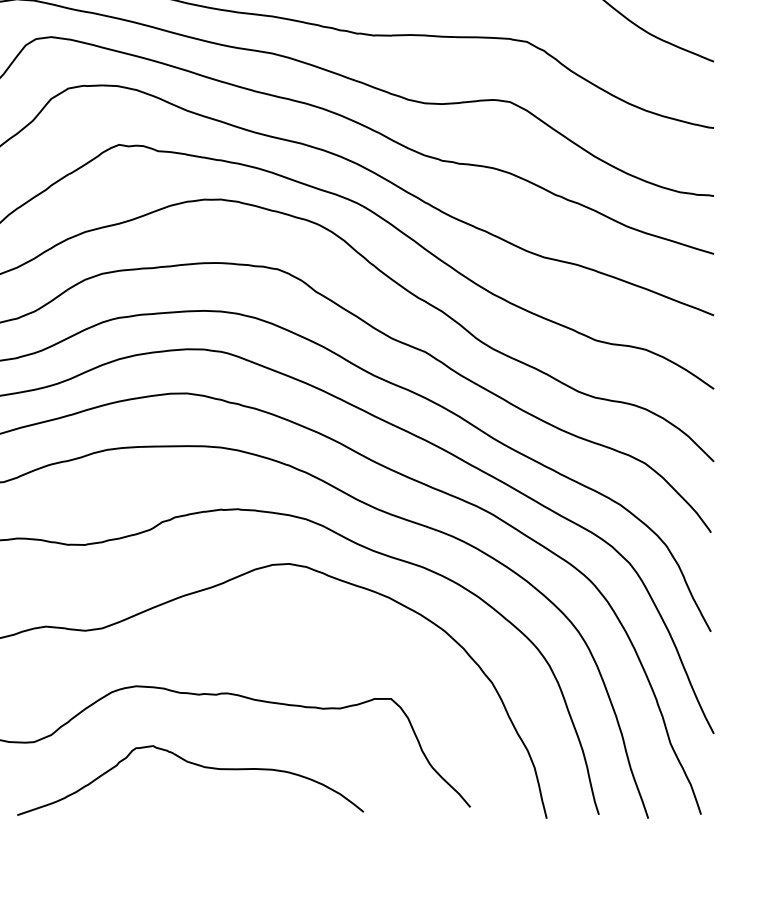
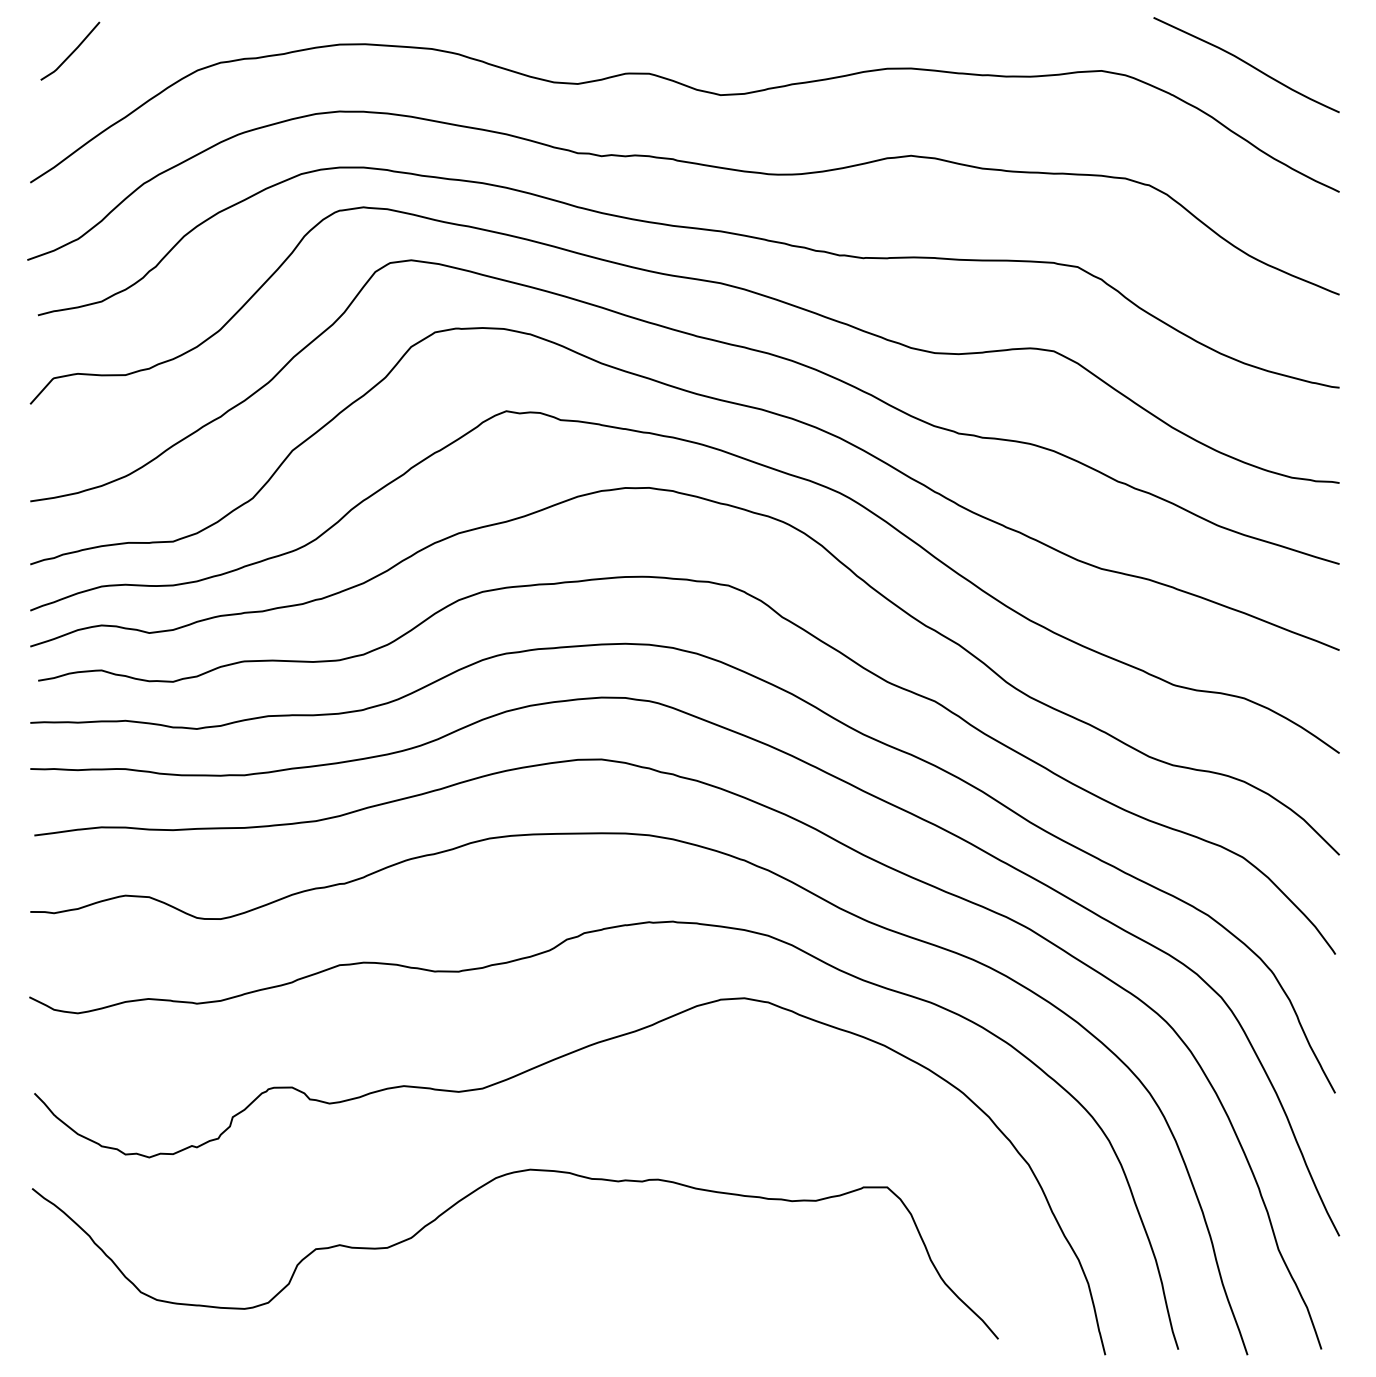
curve: (196, 765) -> (614, 1280), removed

